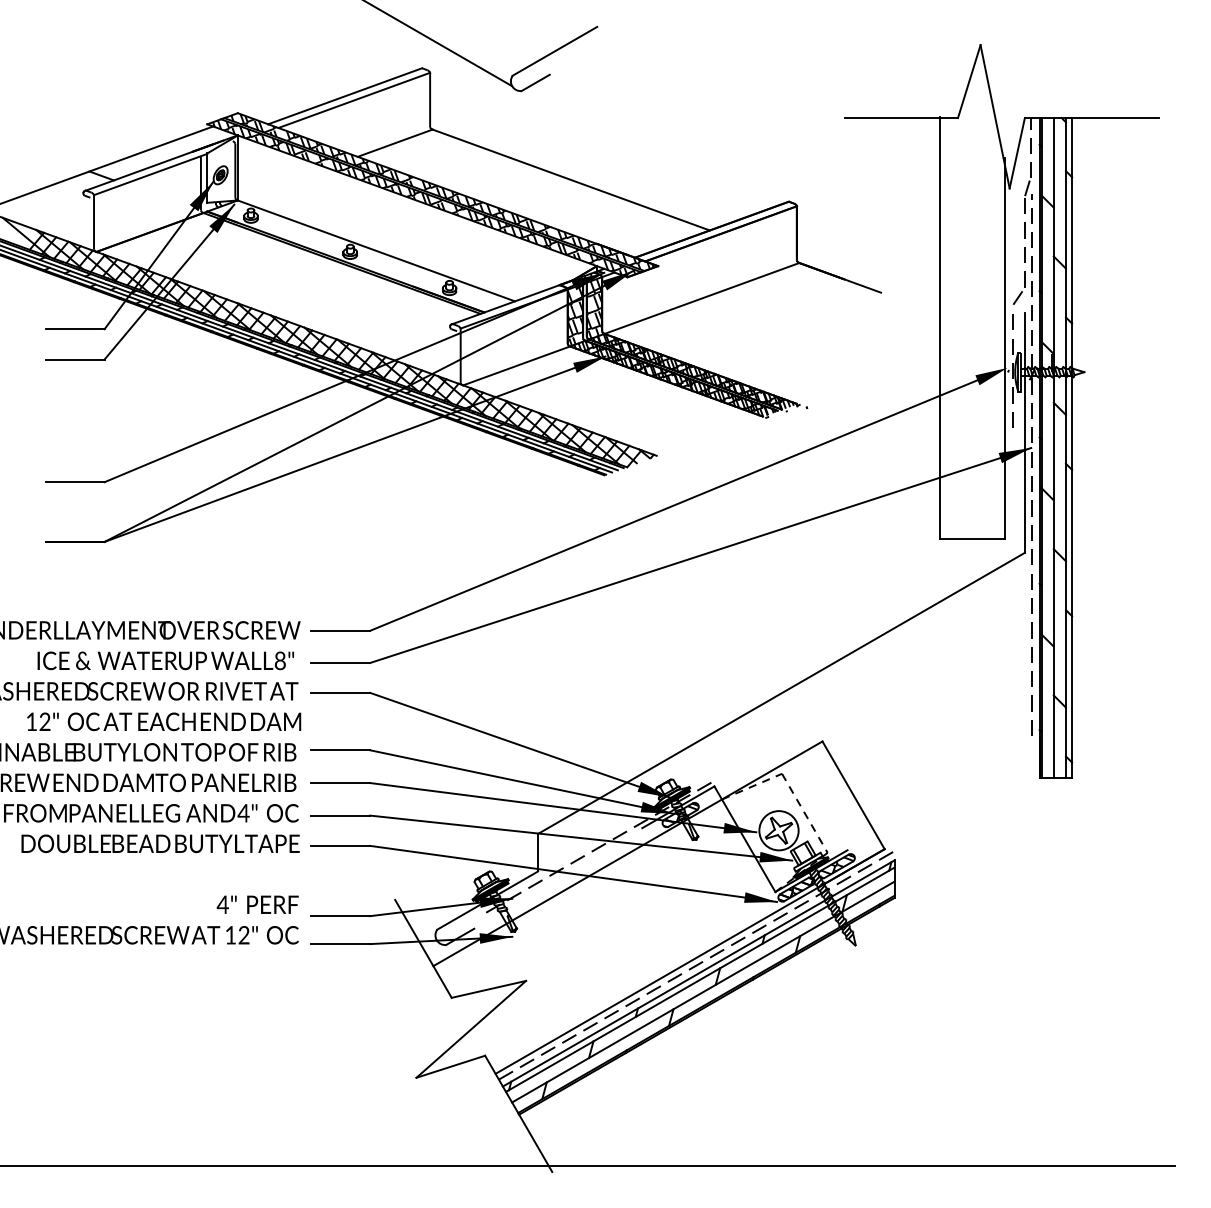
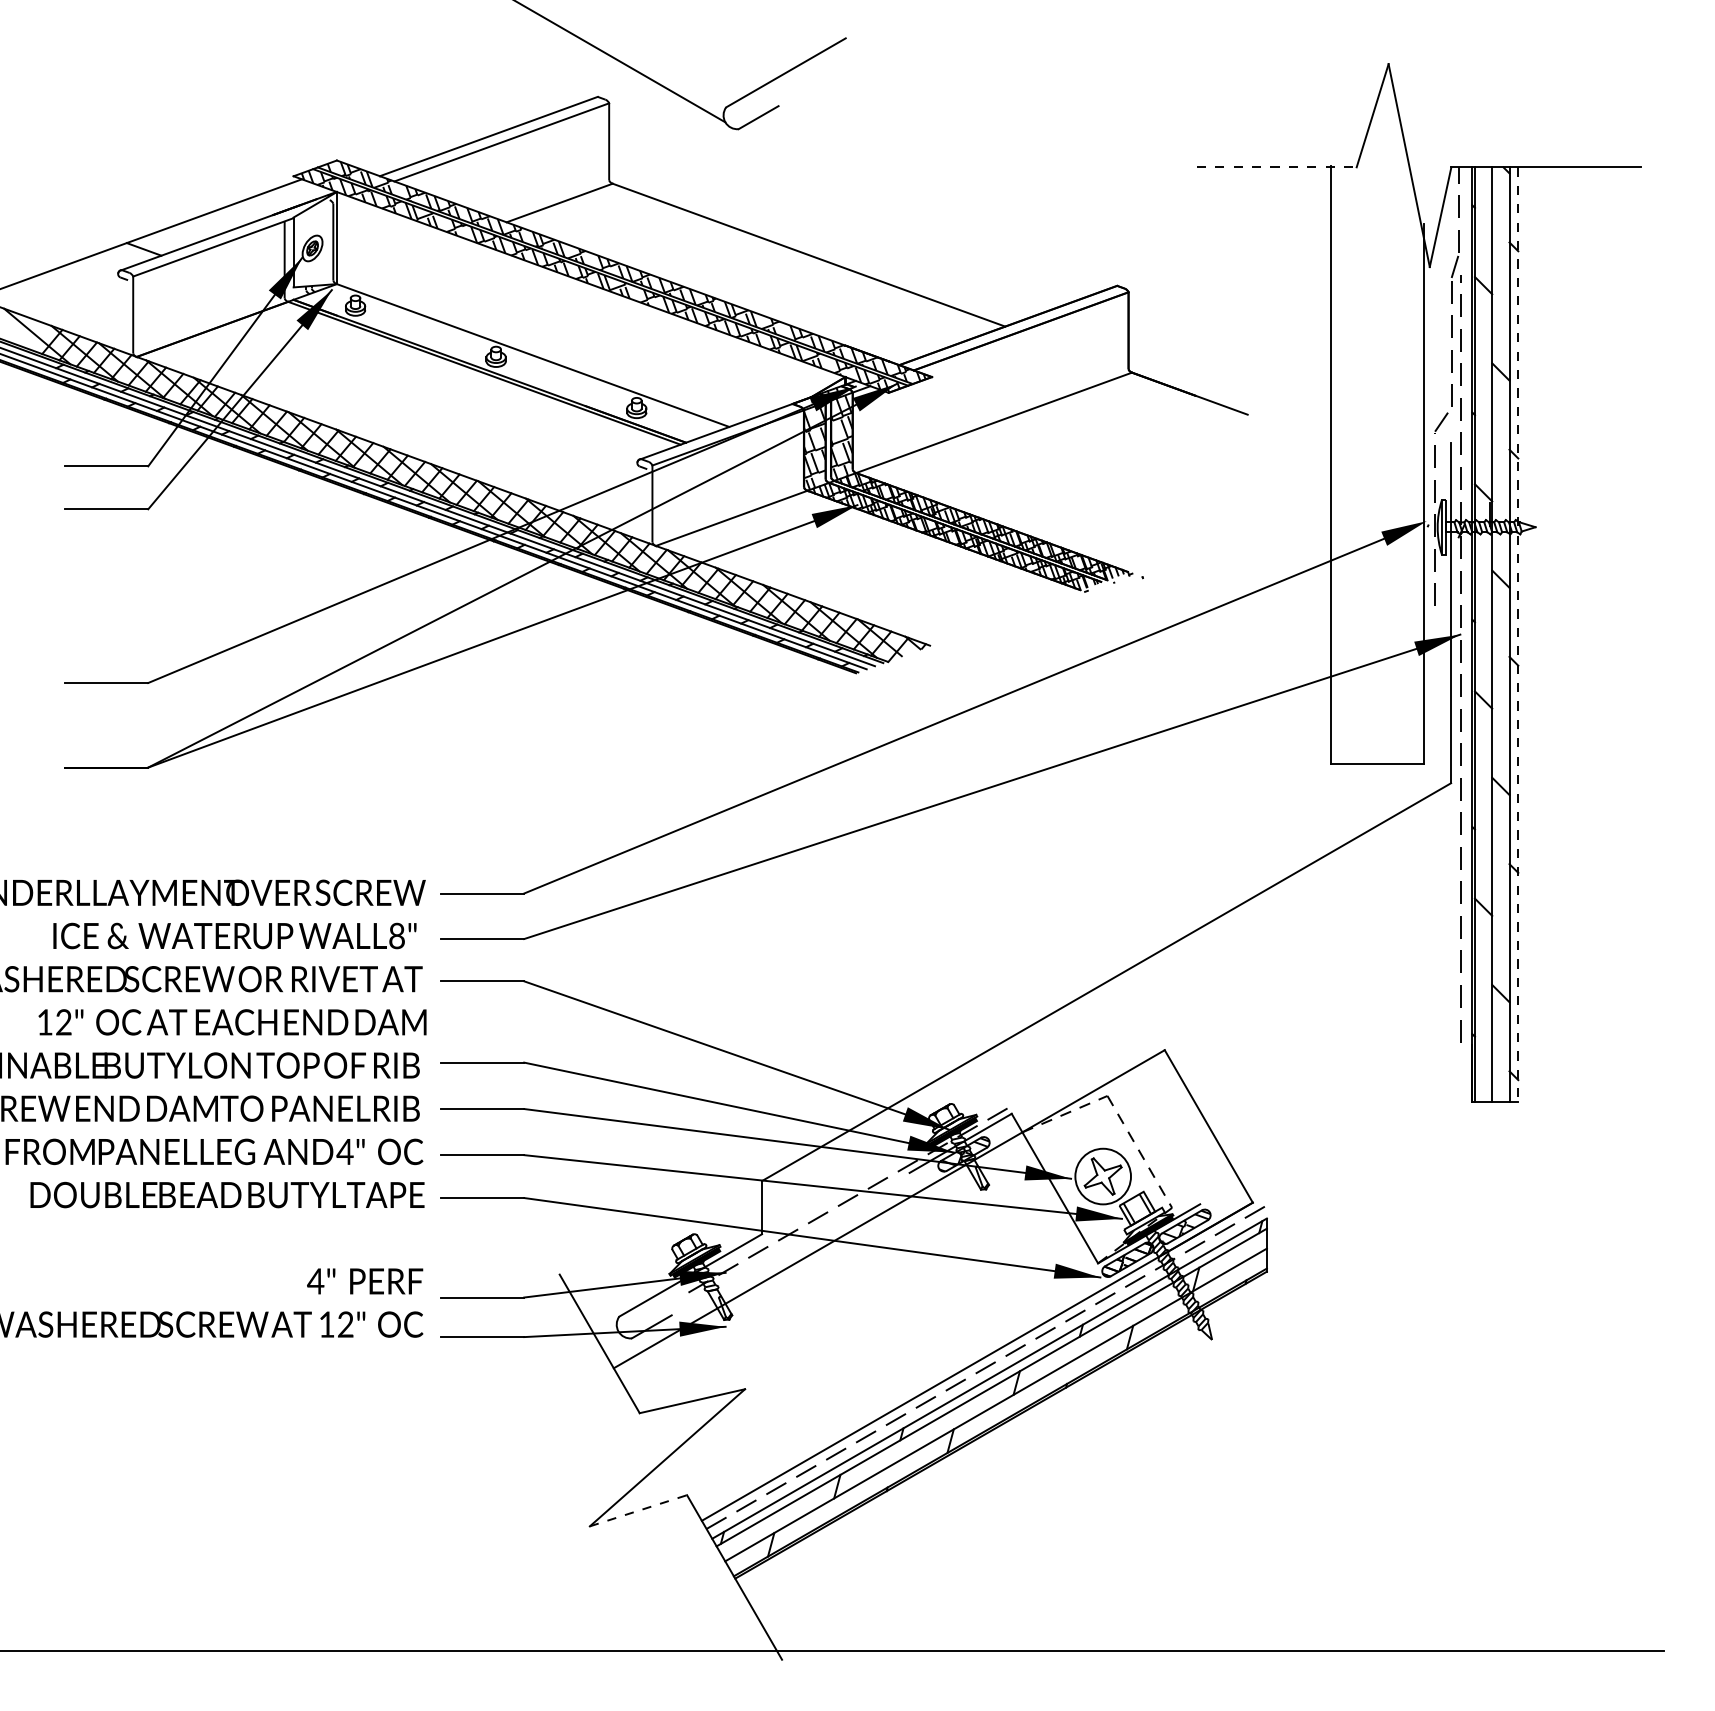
line: (902, 118) -> (1277, 167), solid -> dashed
line: (1072, 448) -> (1518, 635), solid -> dashed
line: (450, 1066) -> (638, 1510), solid -> dashed

